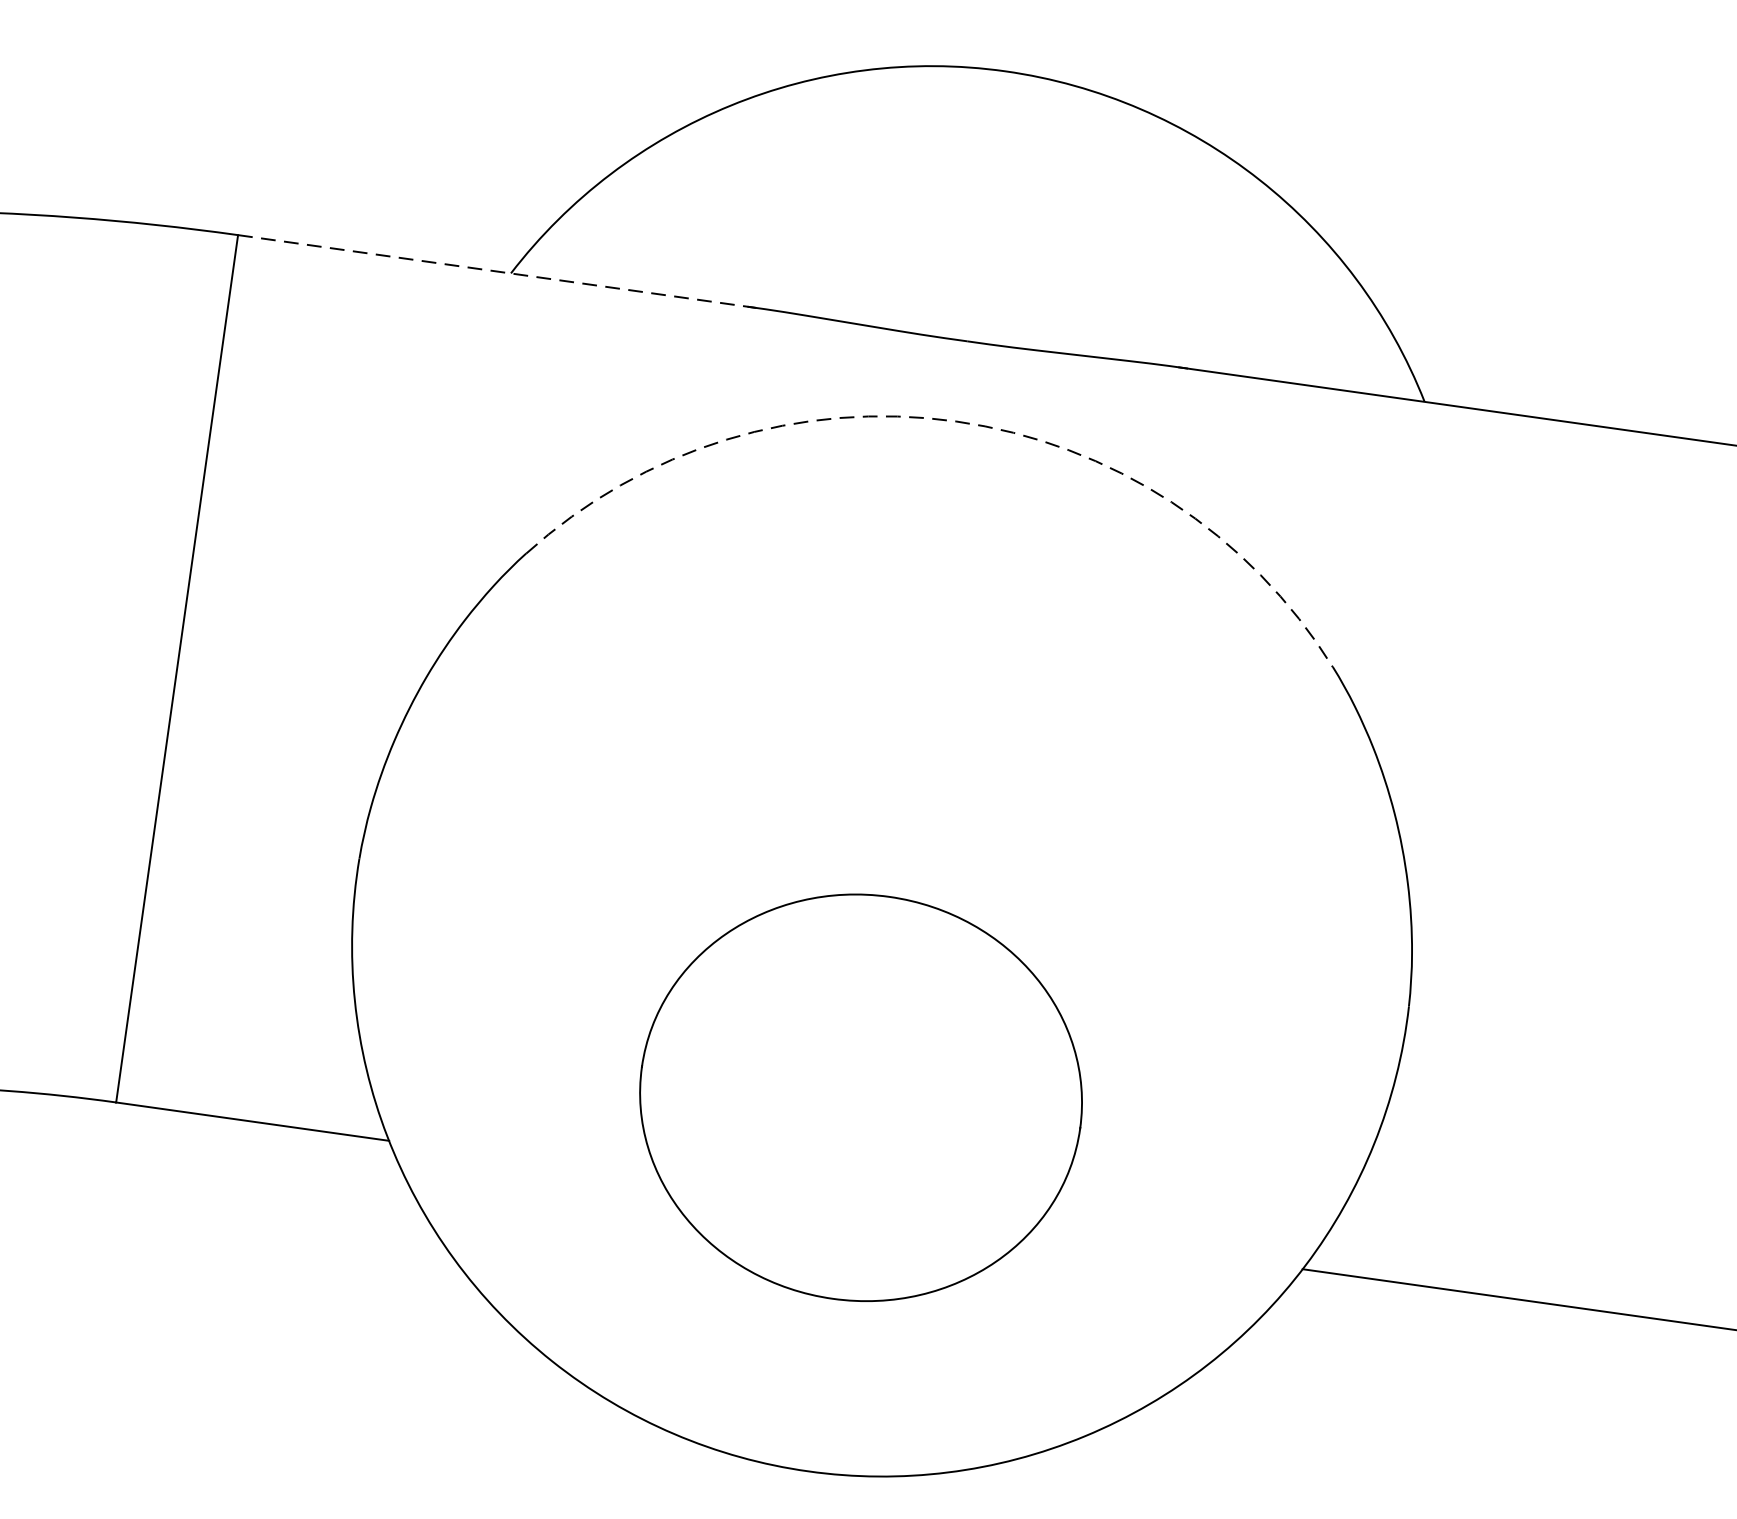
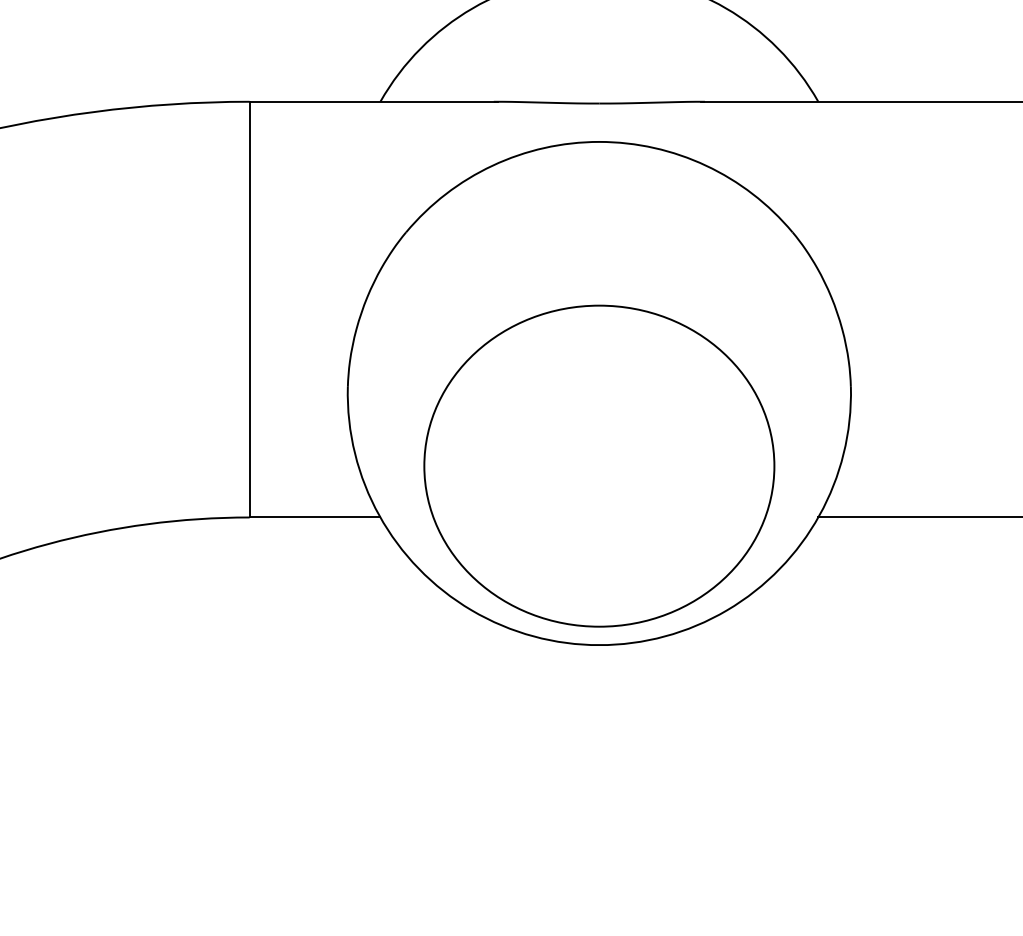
line: (498, 271) -> (374, 101), dashed -> solid
arc: (956, 420) -> (599, 141), dashed -> solid
part: (861, 1096) -> (599, 465), size x1.67

